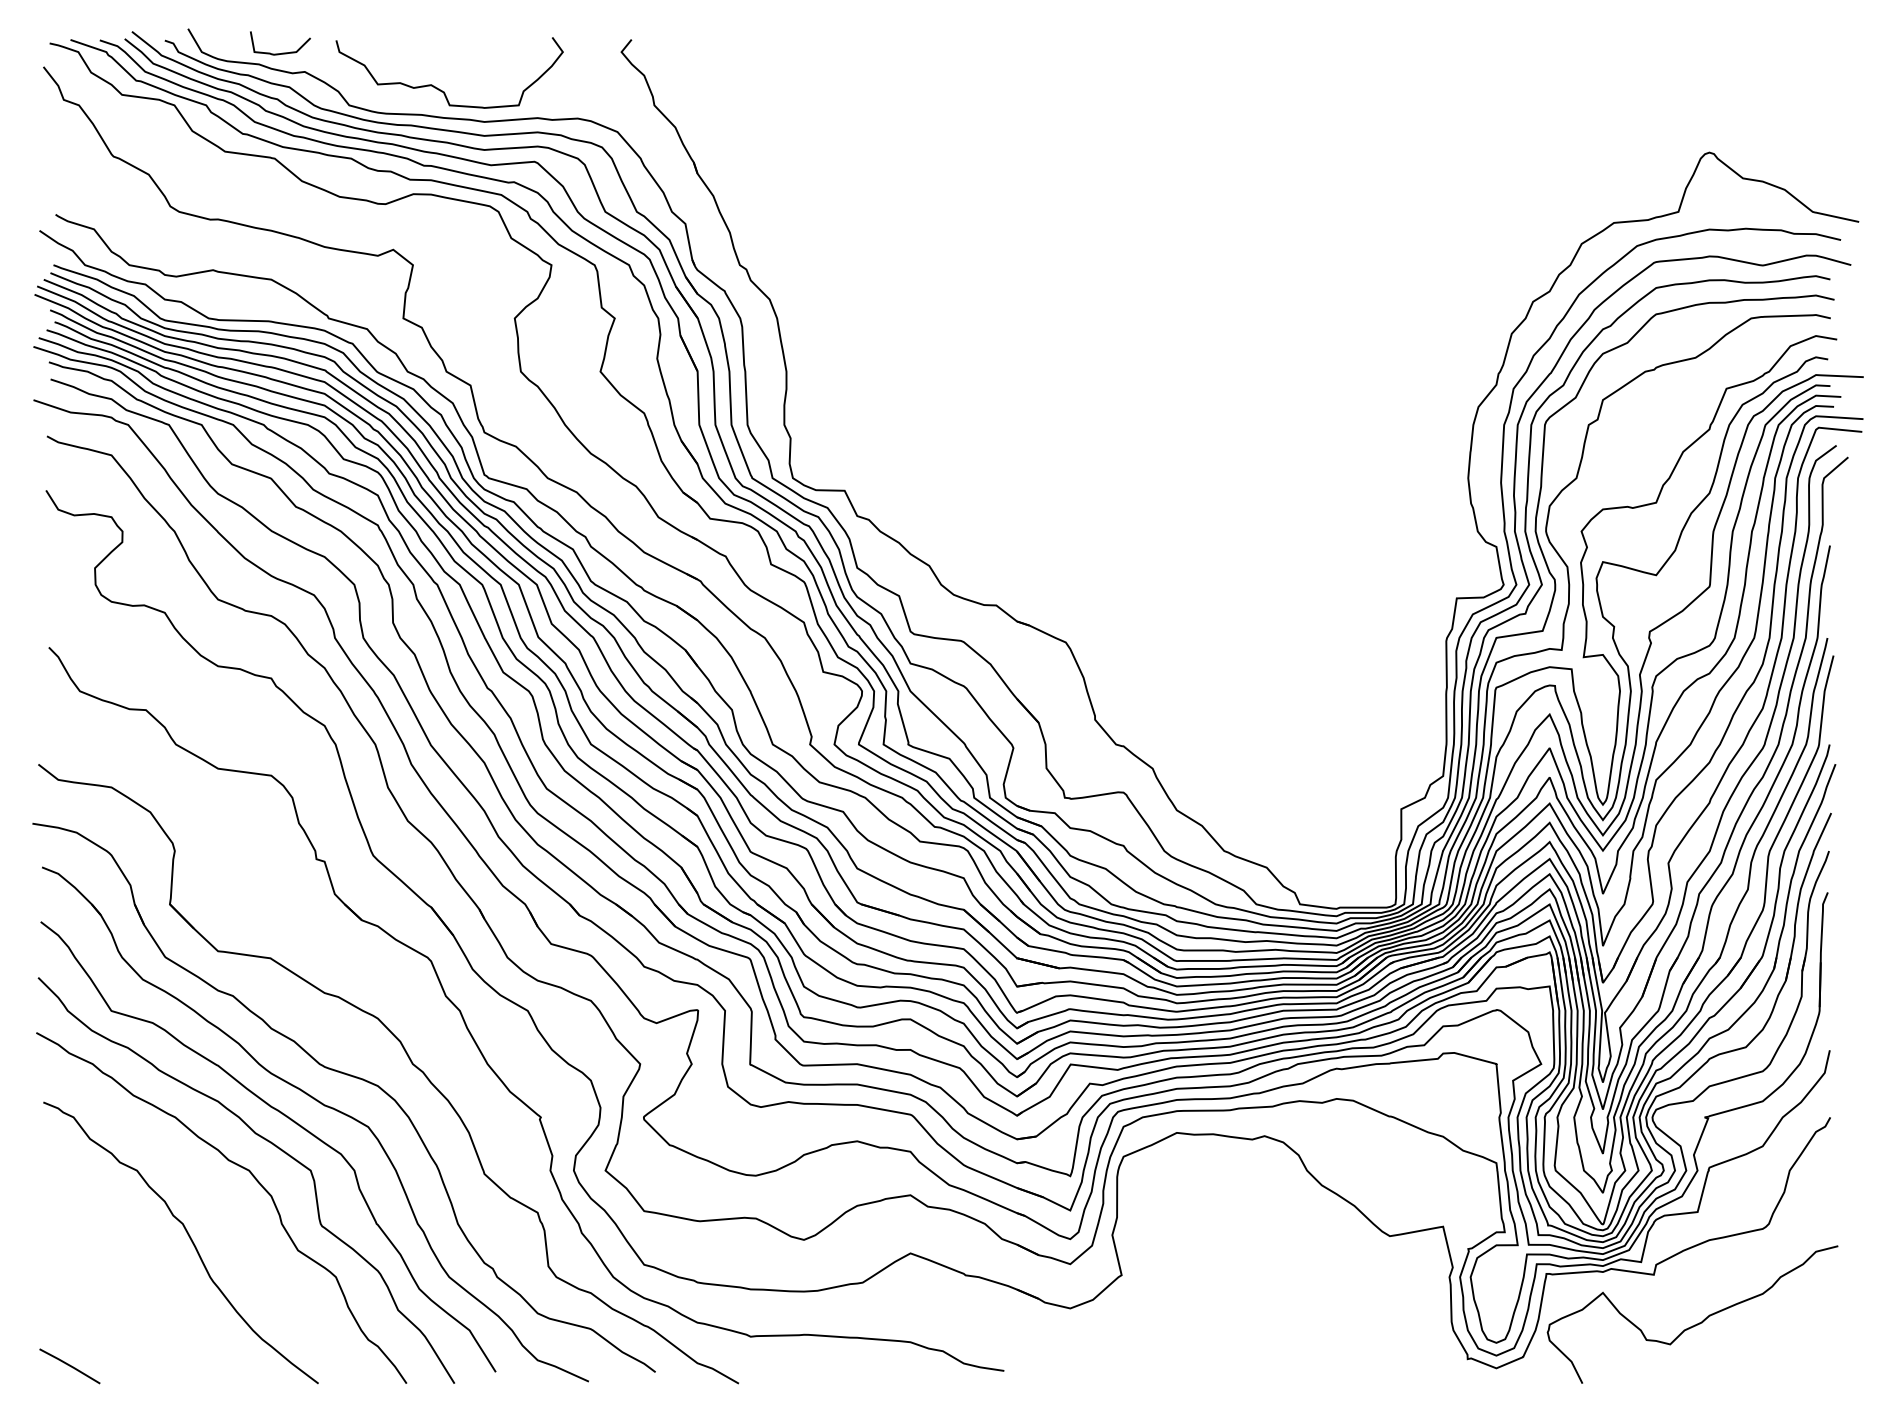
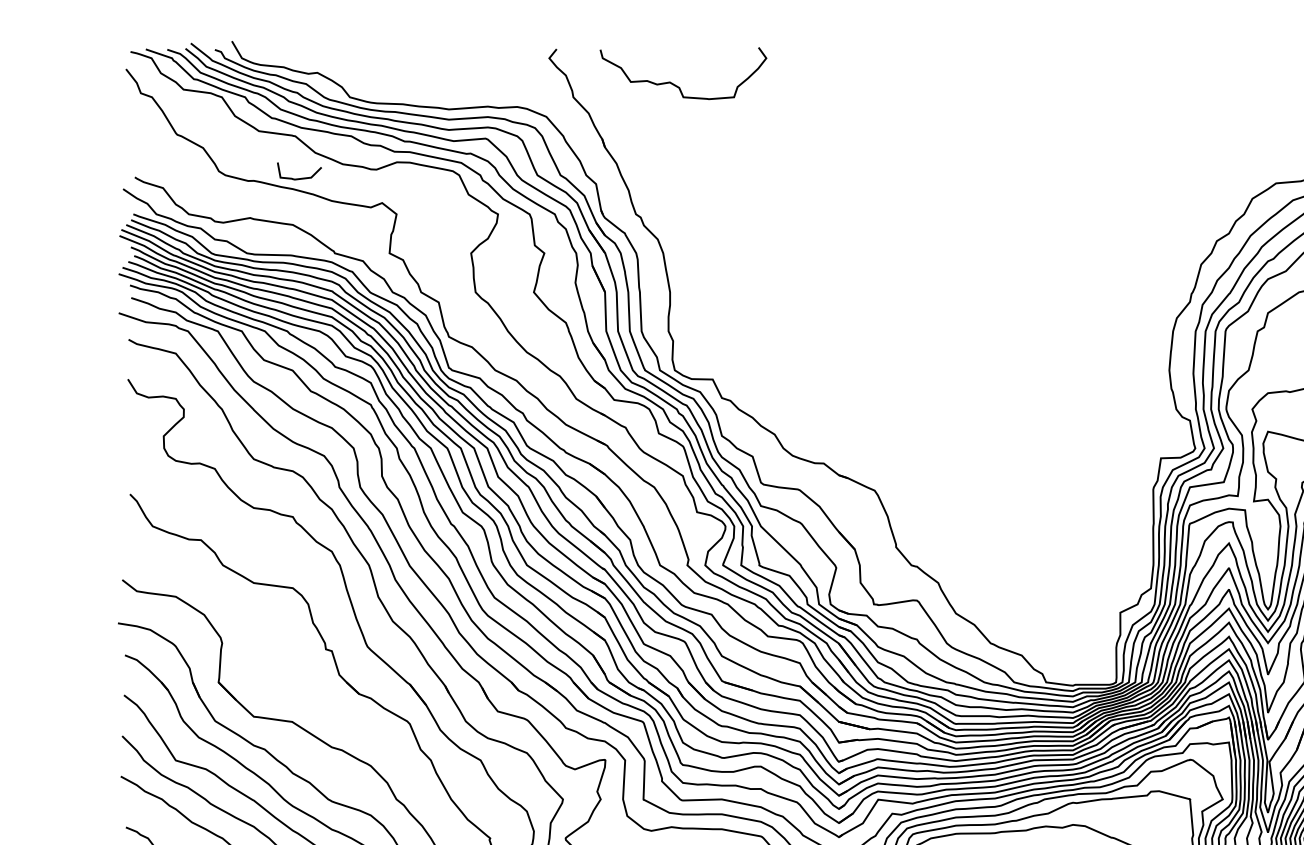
curve: (282, 52) -> (301, 177), moved
curve: (439, 88) -> (675, 84), moved

